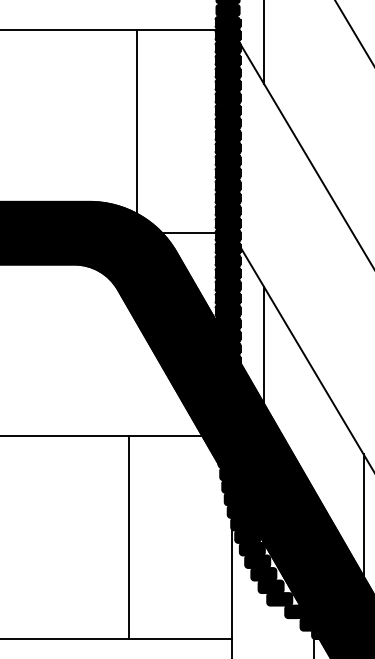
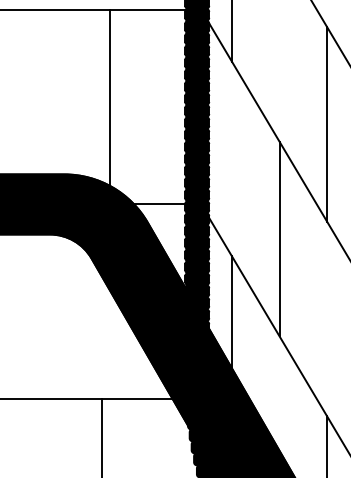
line: (363, 149) -> (327, 124), added
line: (313, 268) -> (279, 238), added

